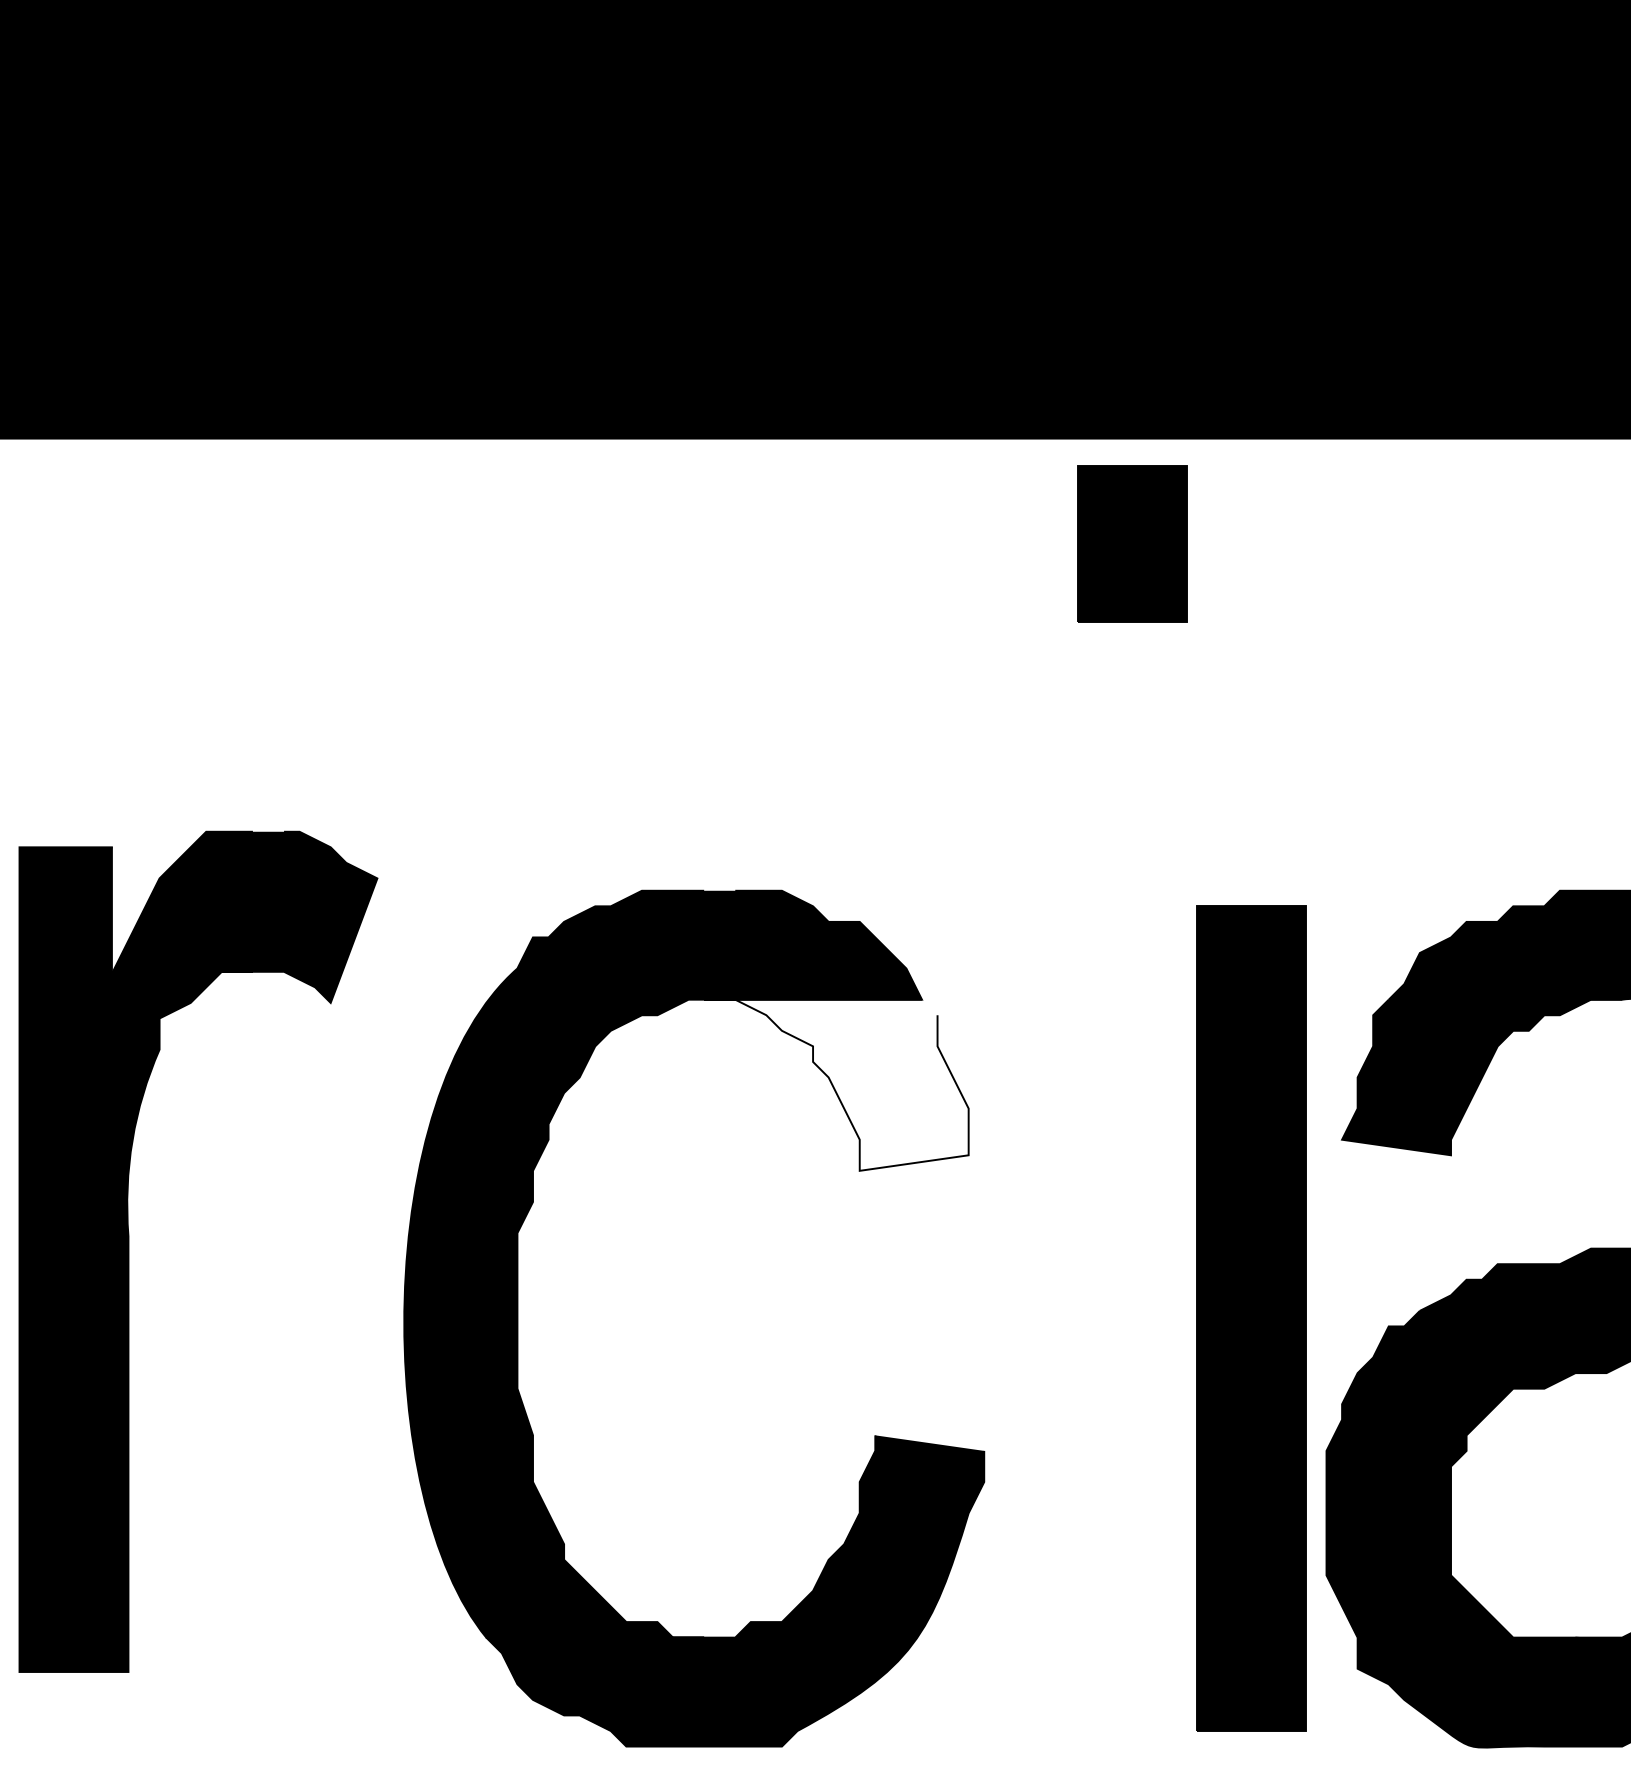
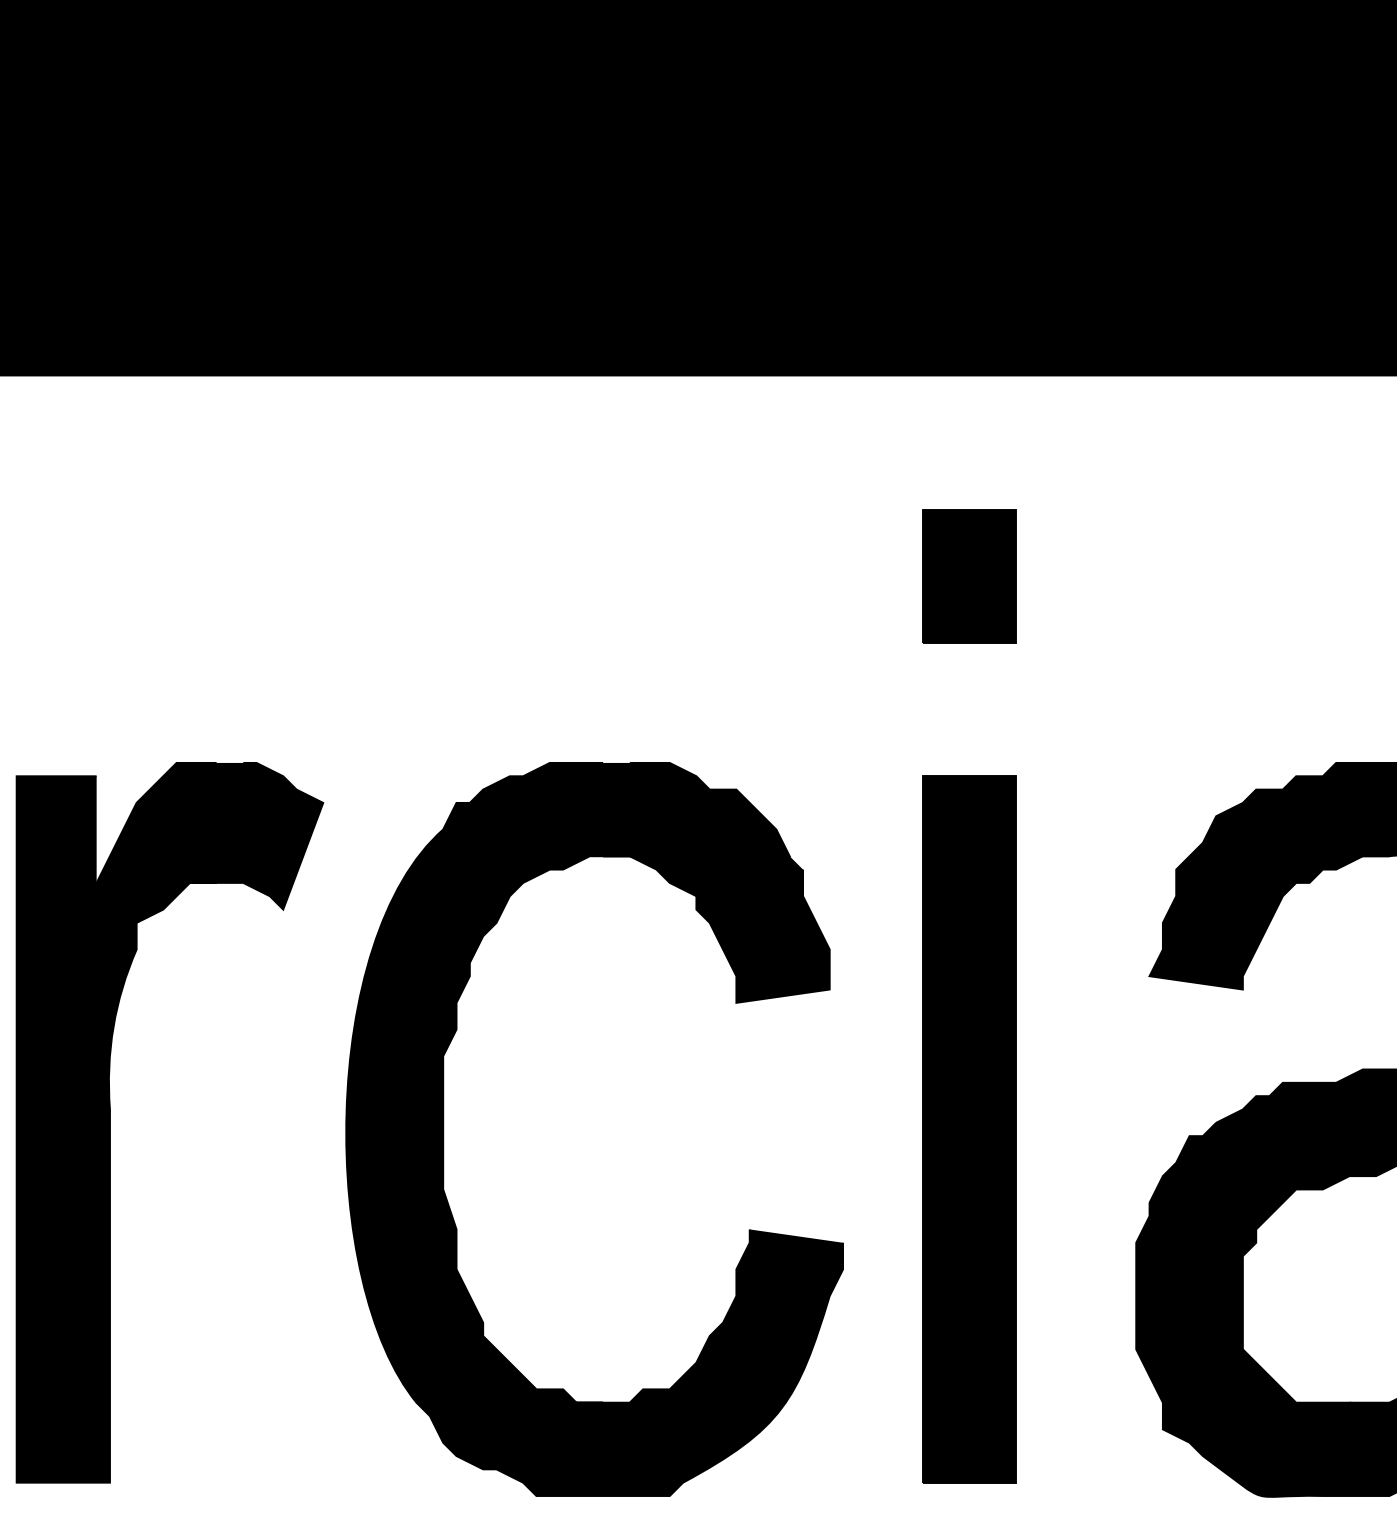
part: (1132, 543) -> (970, 575), moved
fill: (836, 1084) -> (716, 928), added
part: (129, 1251) -> (110, 1122), moved
part: (1251, 1318) -> (970, 1129), moved

